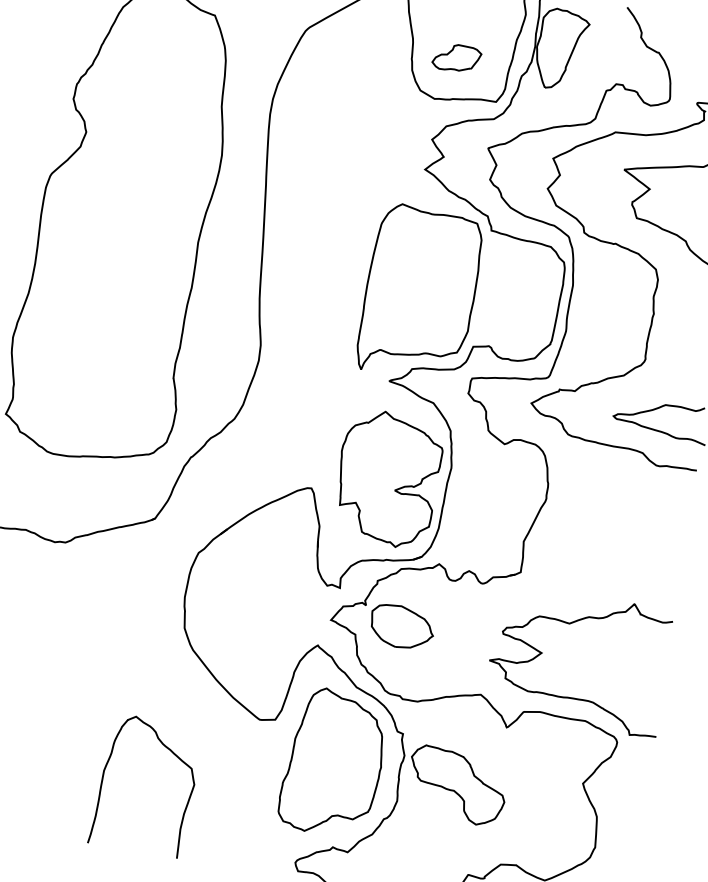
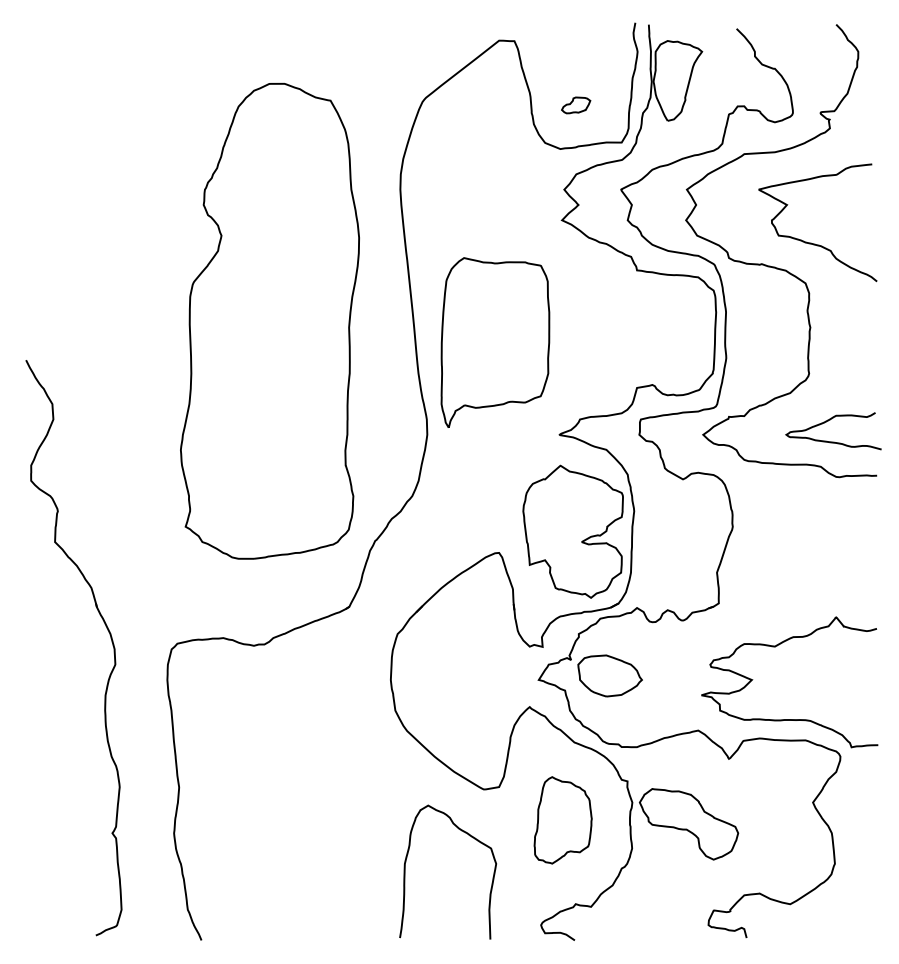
part: (456, 58) -> (575, 105), size x0.6
part: (420, 292) -> (495, 342), moved
curve: (172, 753) -> (469, 836), moved
part: (332, 762) -> (562, 820), size x0.6

